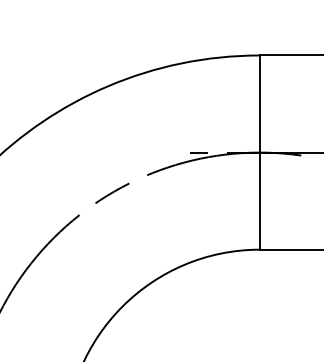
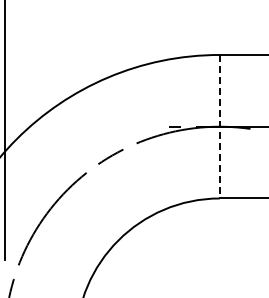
line: (259, 152) -> (219, 126), solid -> dashed

